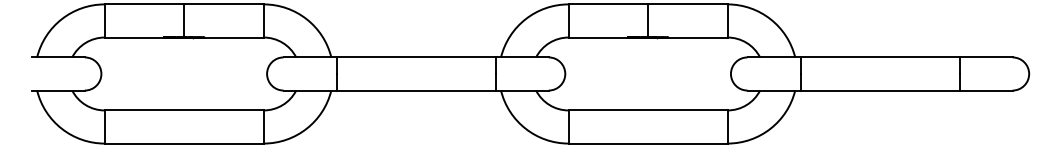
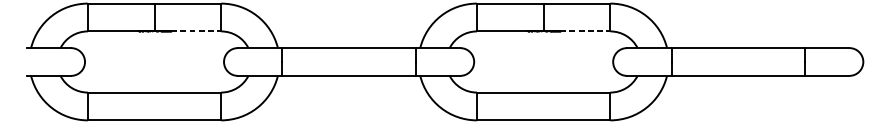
line: (233, 37) -> (195, 31), solid -> dashed
line: (697, 37) -> (585, 31), solid -> dashed

